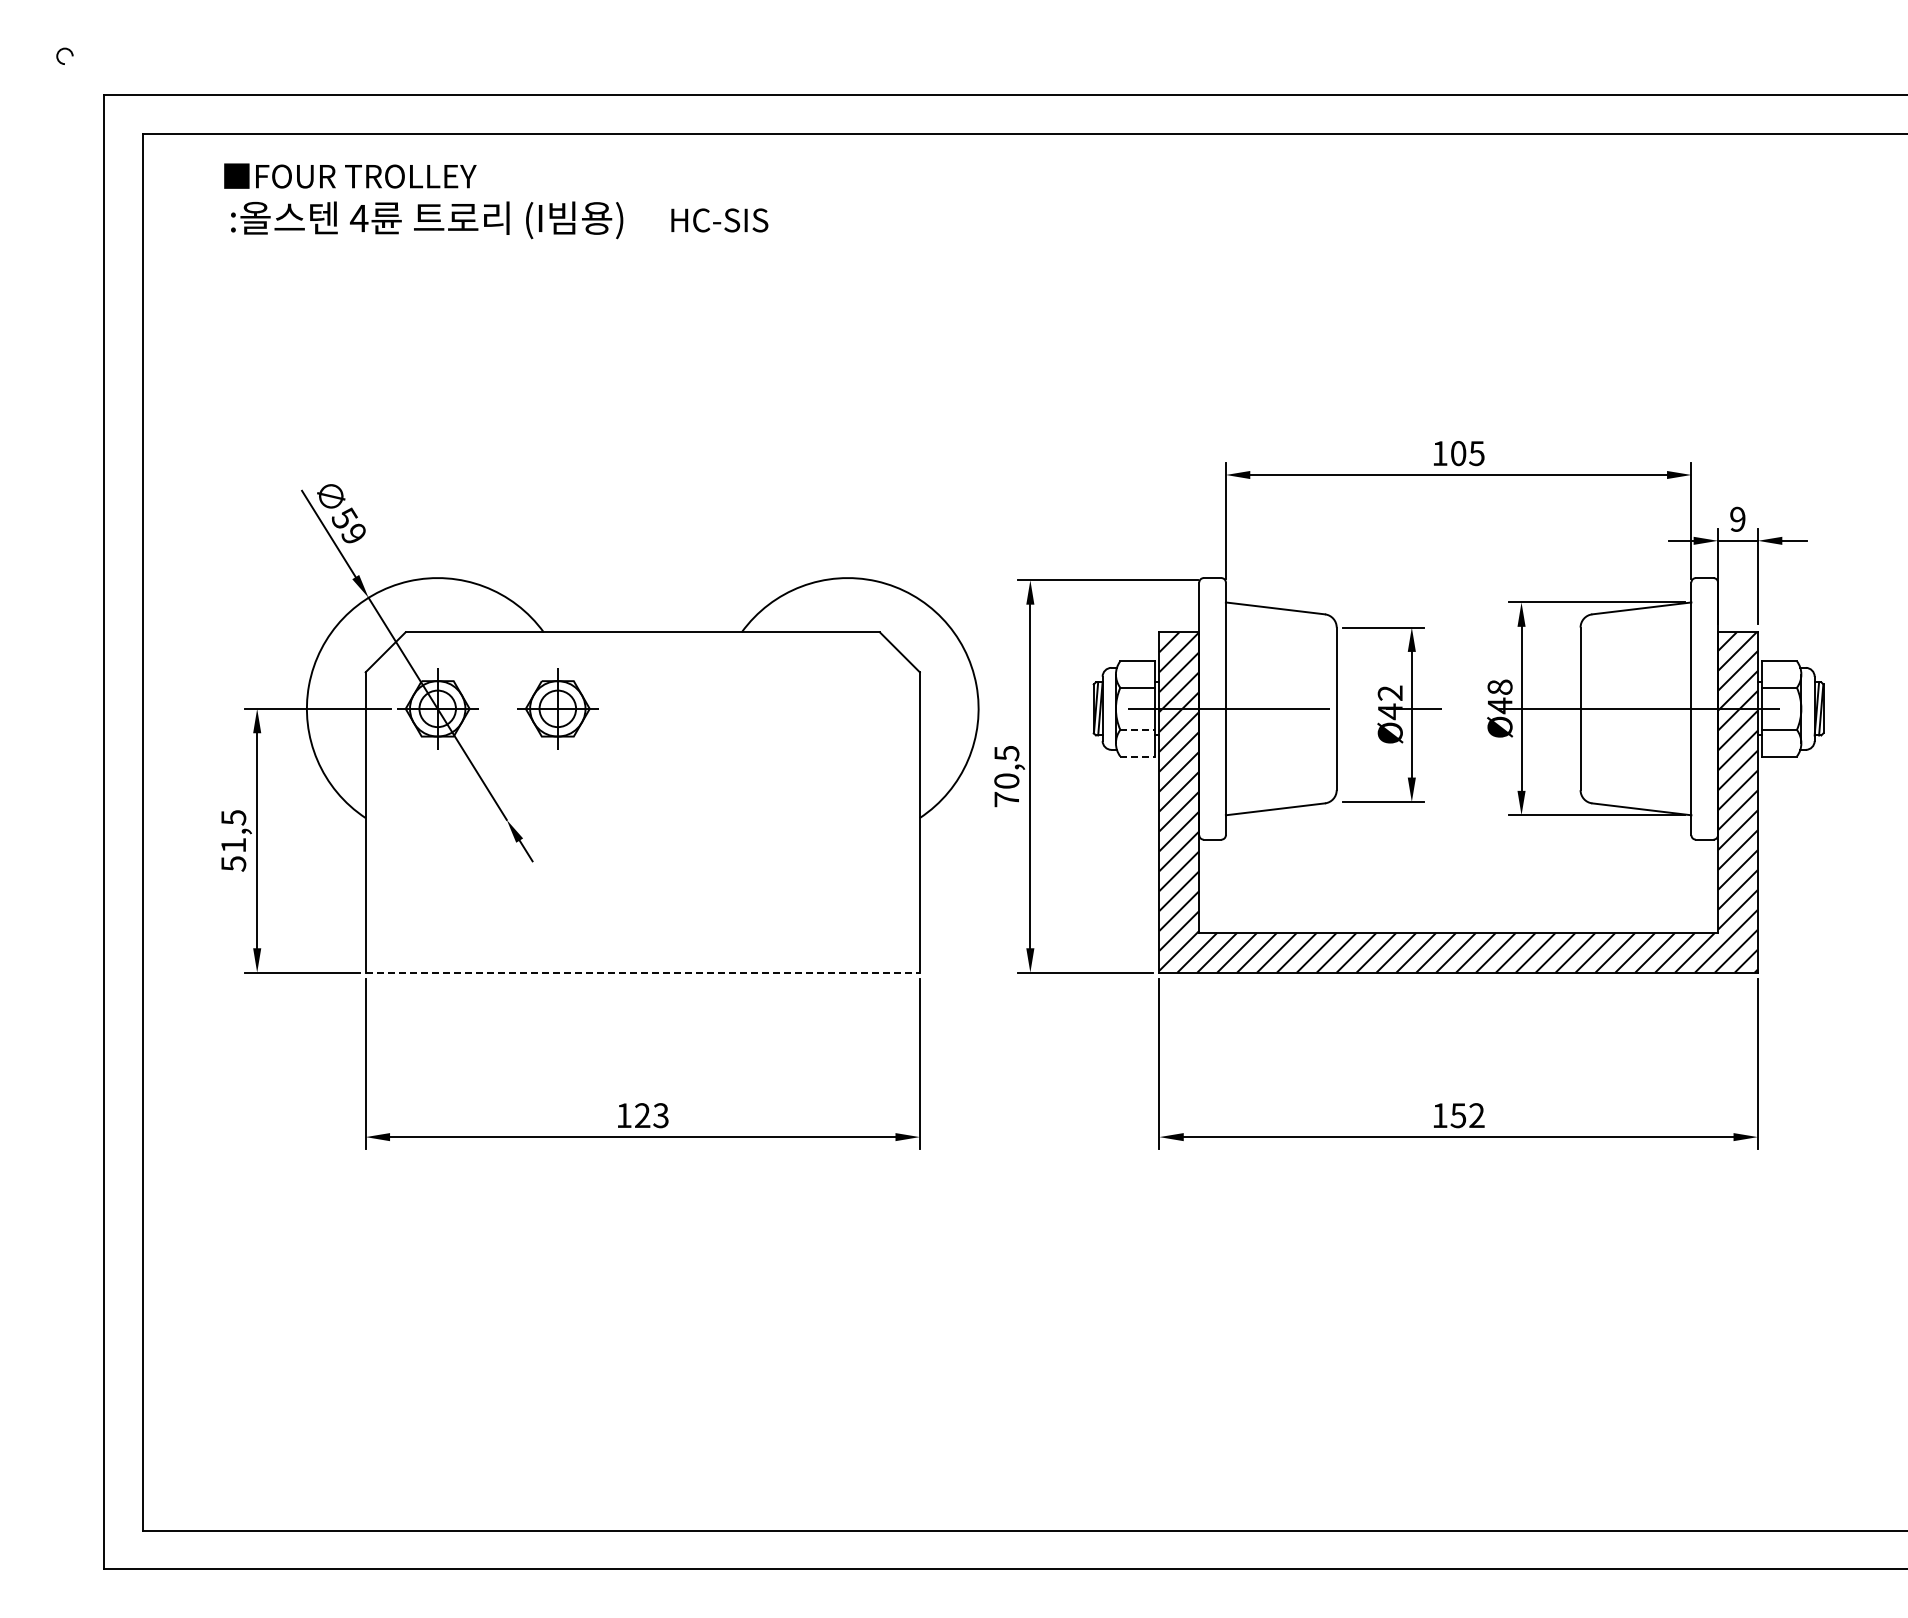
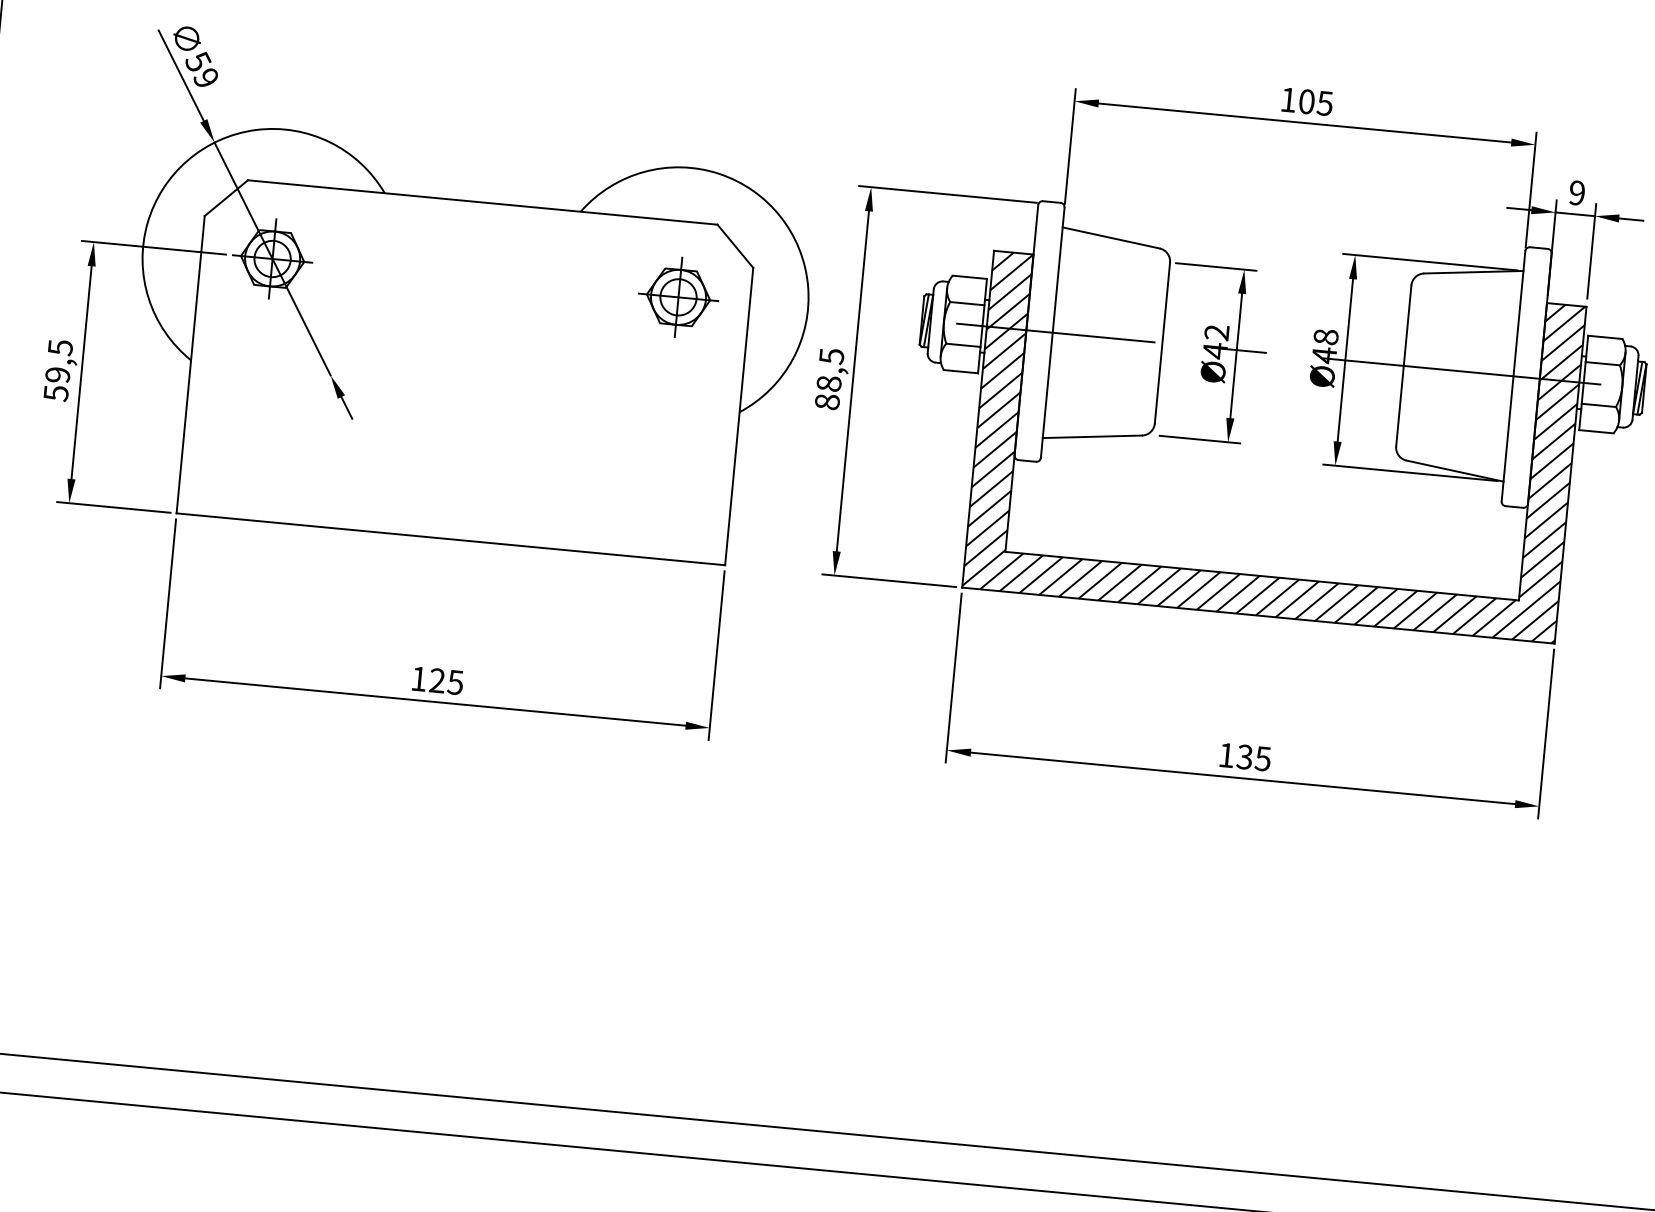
part: (557, 708) -> (678, 296), moved
line: (1138, 729) -> (964, 344), dashed -> solid
line: (1138, 756) -> (961, 371), dashed -> solid
text: (1006, 790) -> (827, 393), 70,5 -> 88,5
text: (233, 845) -> (57, 375), 51,5 -> 59,5
line: (643, 972) -> (451, 539), dashed -> solid
text: (660, 1115) -> (455, 682), 123 -> 125
text: (1467, 1115) -> (1253, 757), 152 -> 135

